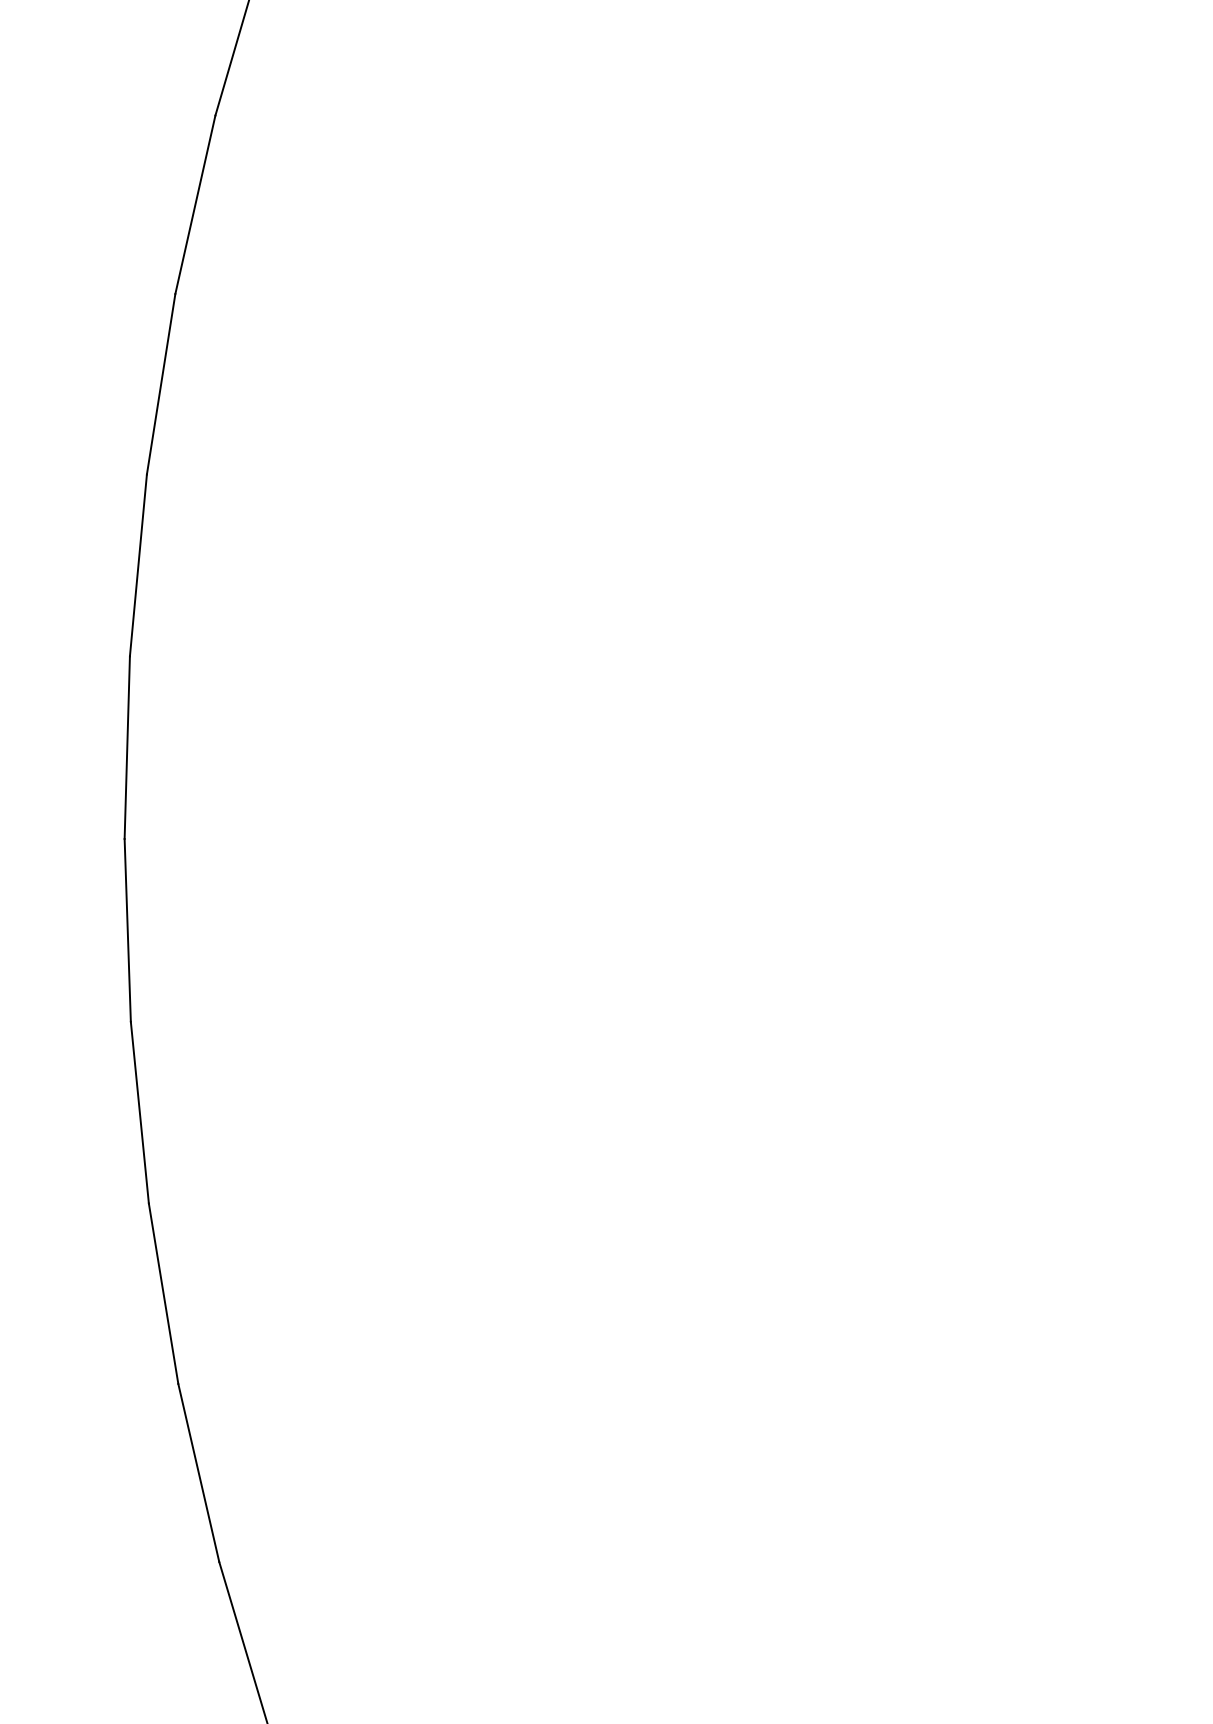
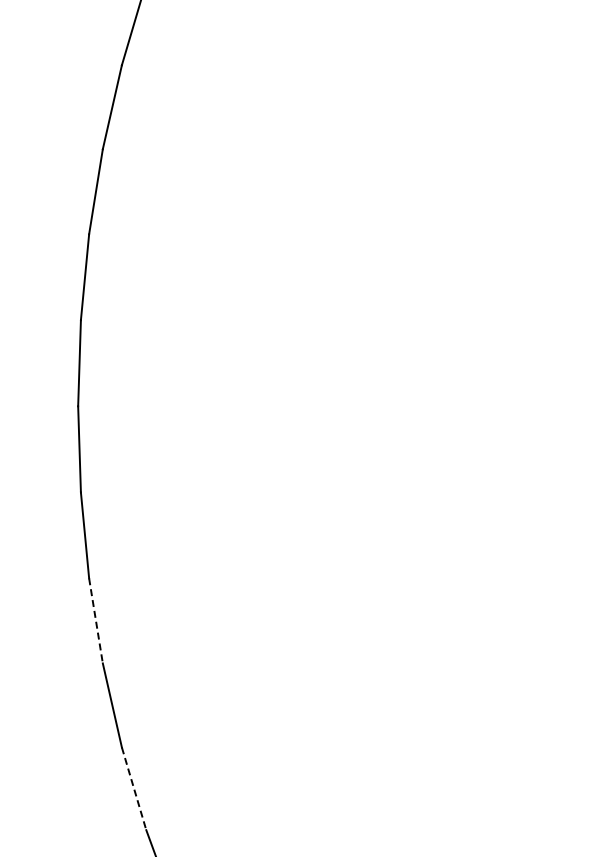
line: (140, 1114) -> (96, 621), solid -> dashed
line: (199, 1474) -> (134, 789), solid -> dashed

